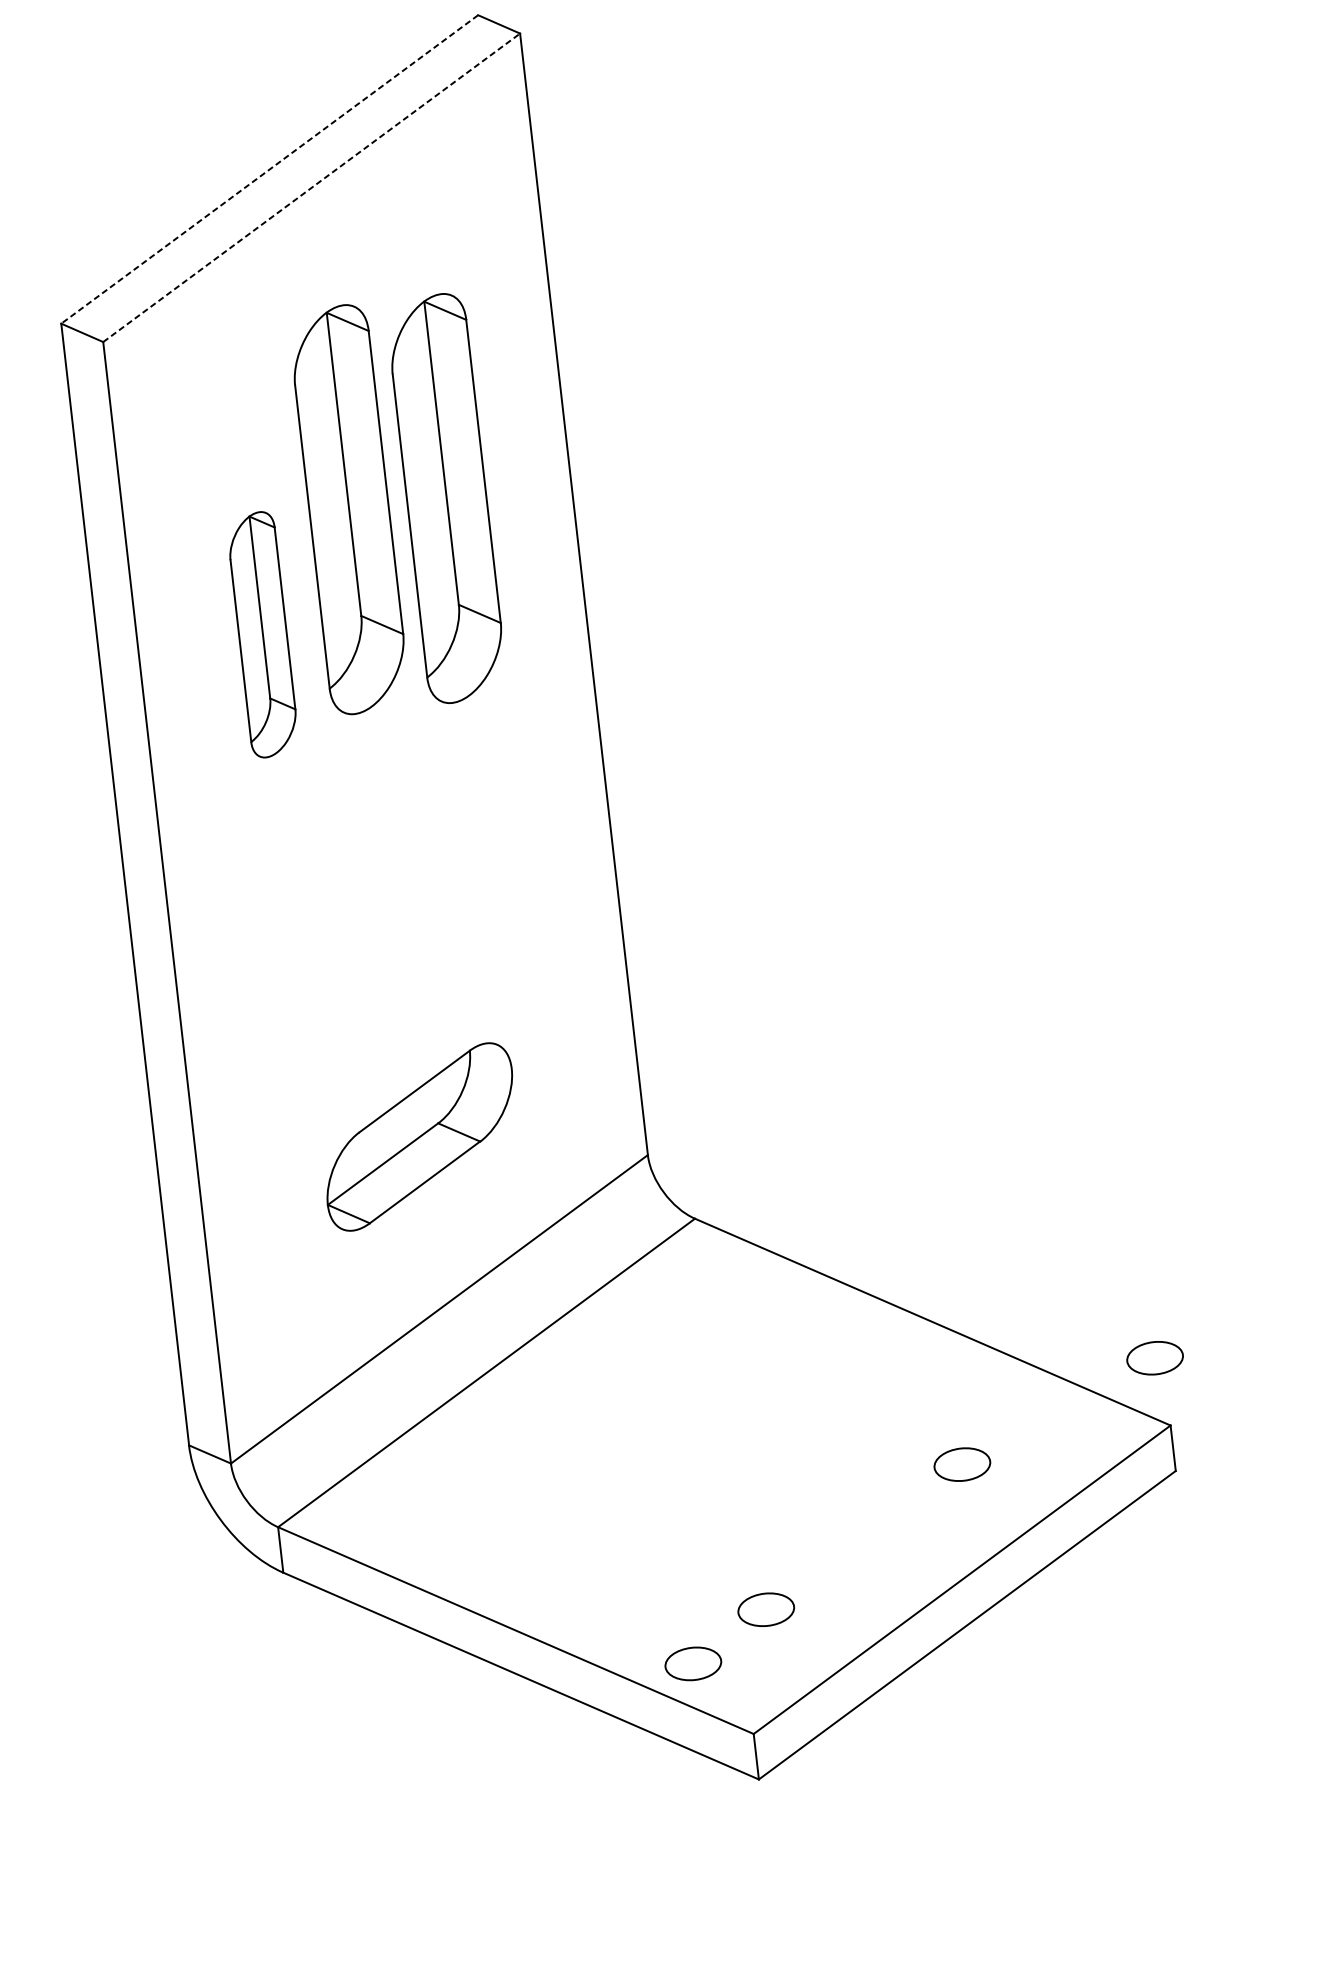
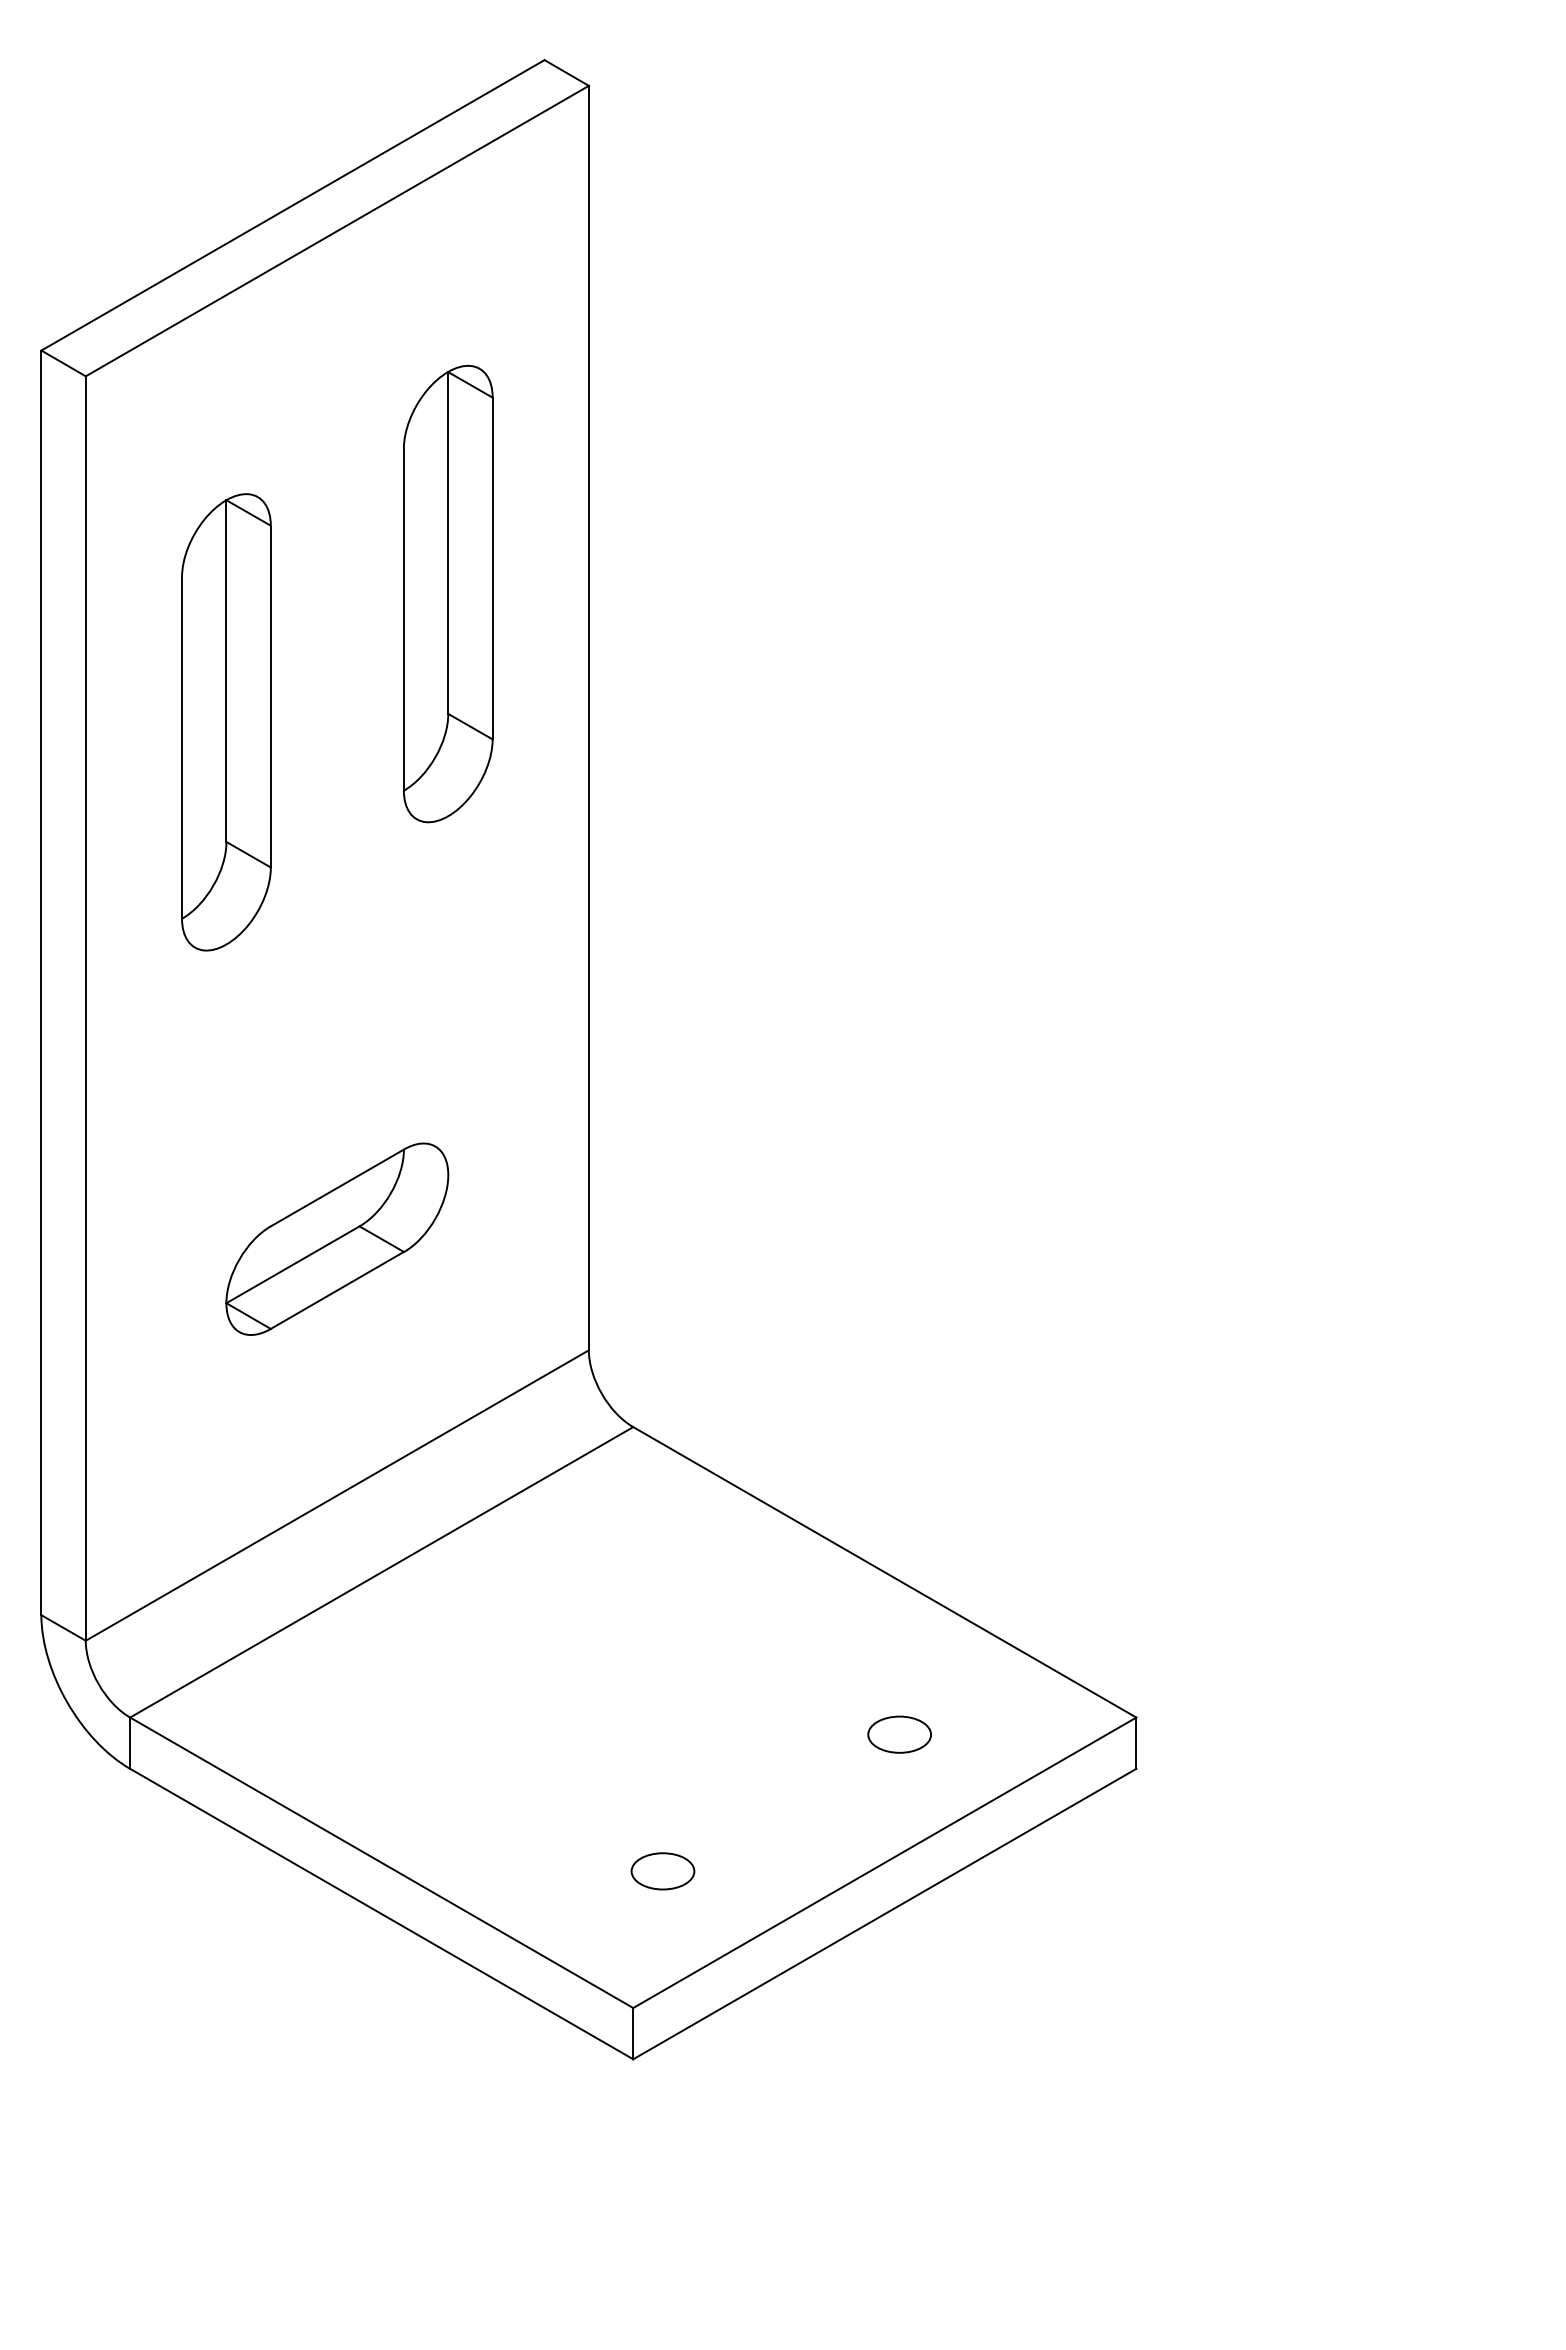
line: (269, 169) -> (292, 205), dashed -> solid
line: (311, 187) -> (337, 230), dashed -> solid
part: (349, 510) -> (338, 594), removed
part: (263, 634) -> (226, 722), size x1.67
part: (419, 1136) -> (337, 1238), moved
part: (1154, 1358) -> (1127, 1640), removed
part: (692, 1664) -> (574, 1922), removed

